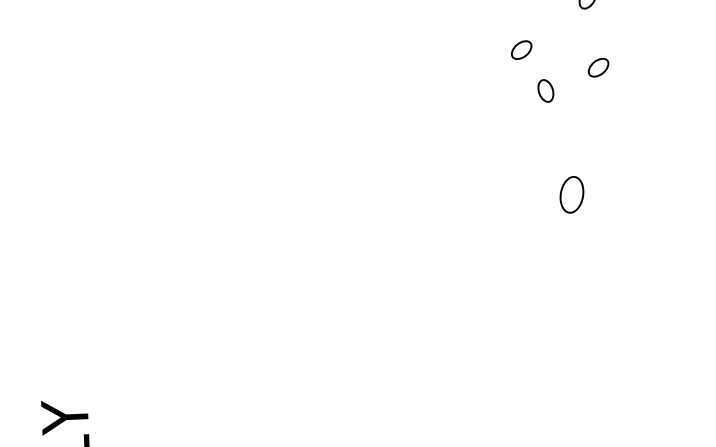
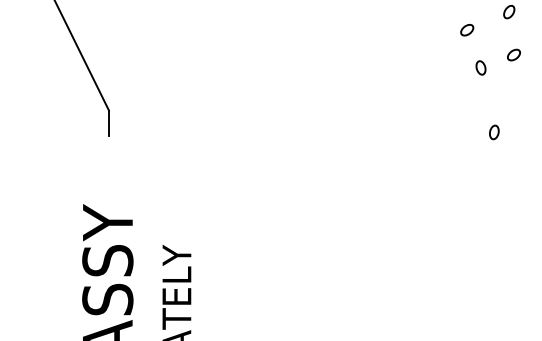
part: (522, 48) -> (467, 29), moved
part: (572, 194) -> (494, 132), size x0.62

